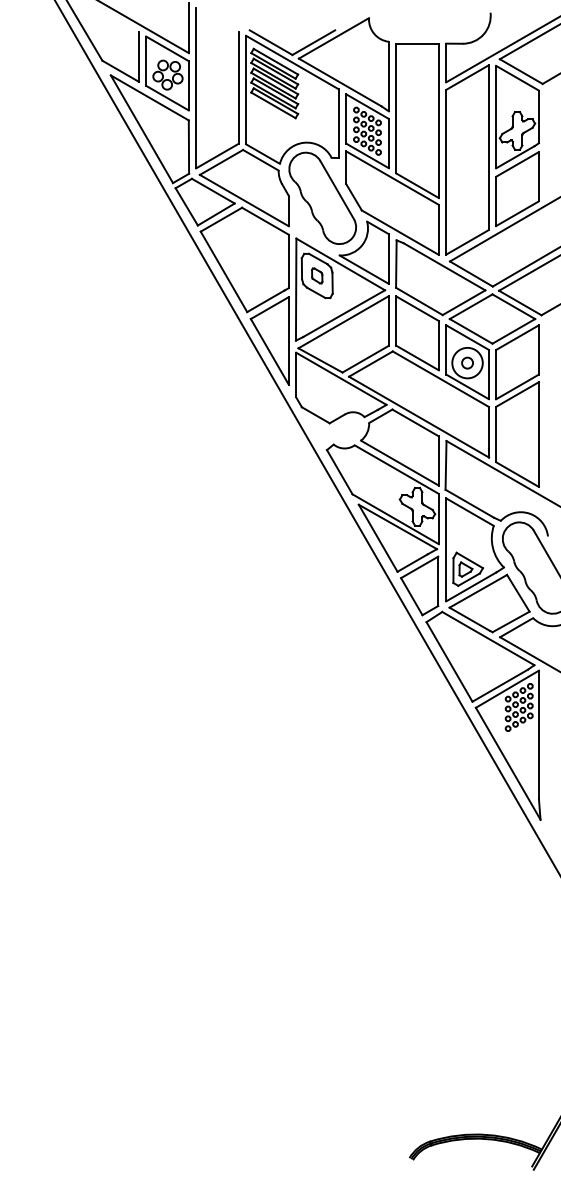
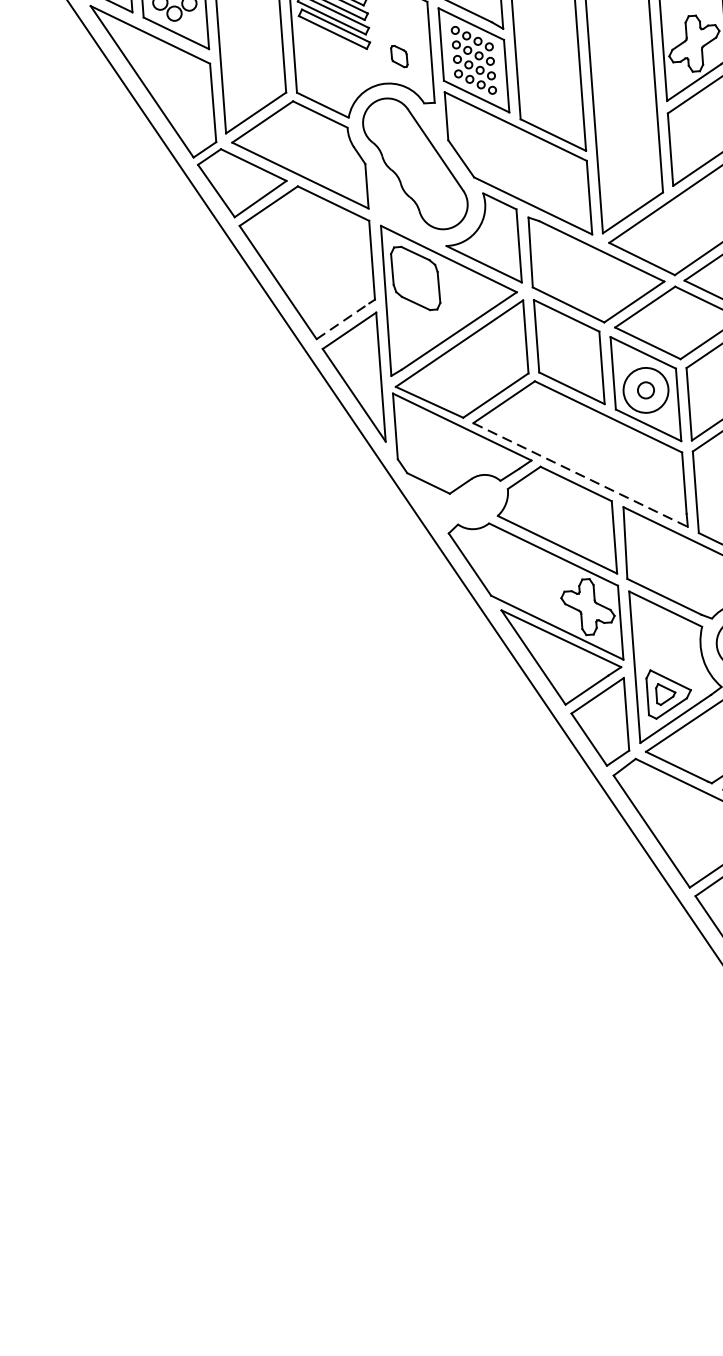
part: (317, 275) -> (399, 55), moved
line: (265, 301) -> (342, 321), solid -> dashed
line: (419, 417) -> (581, 475), solid -> dashed

